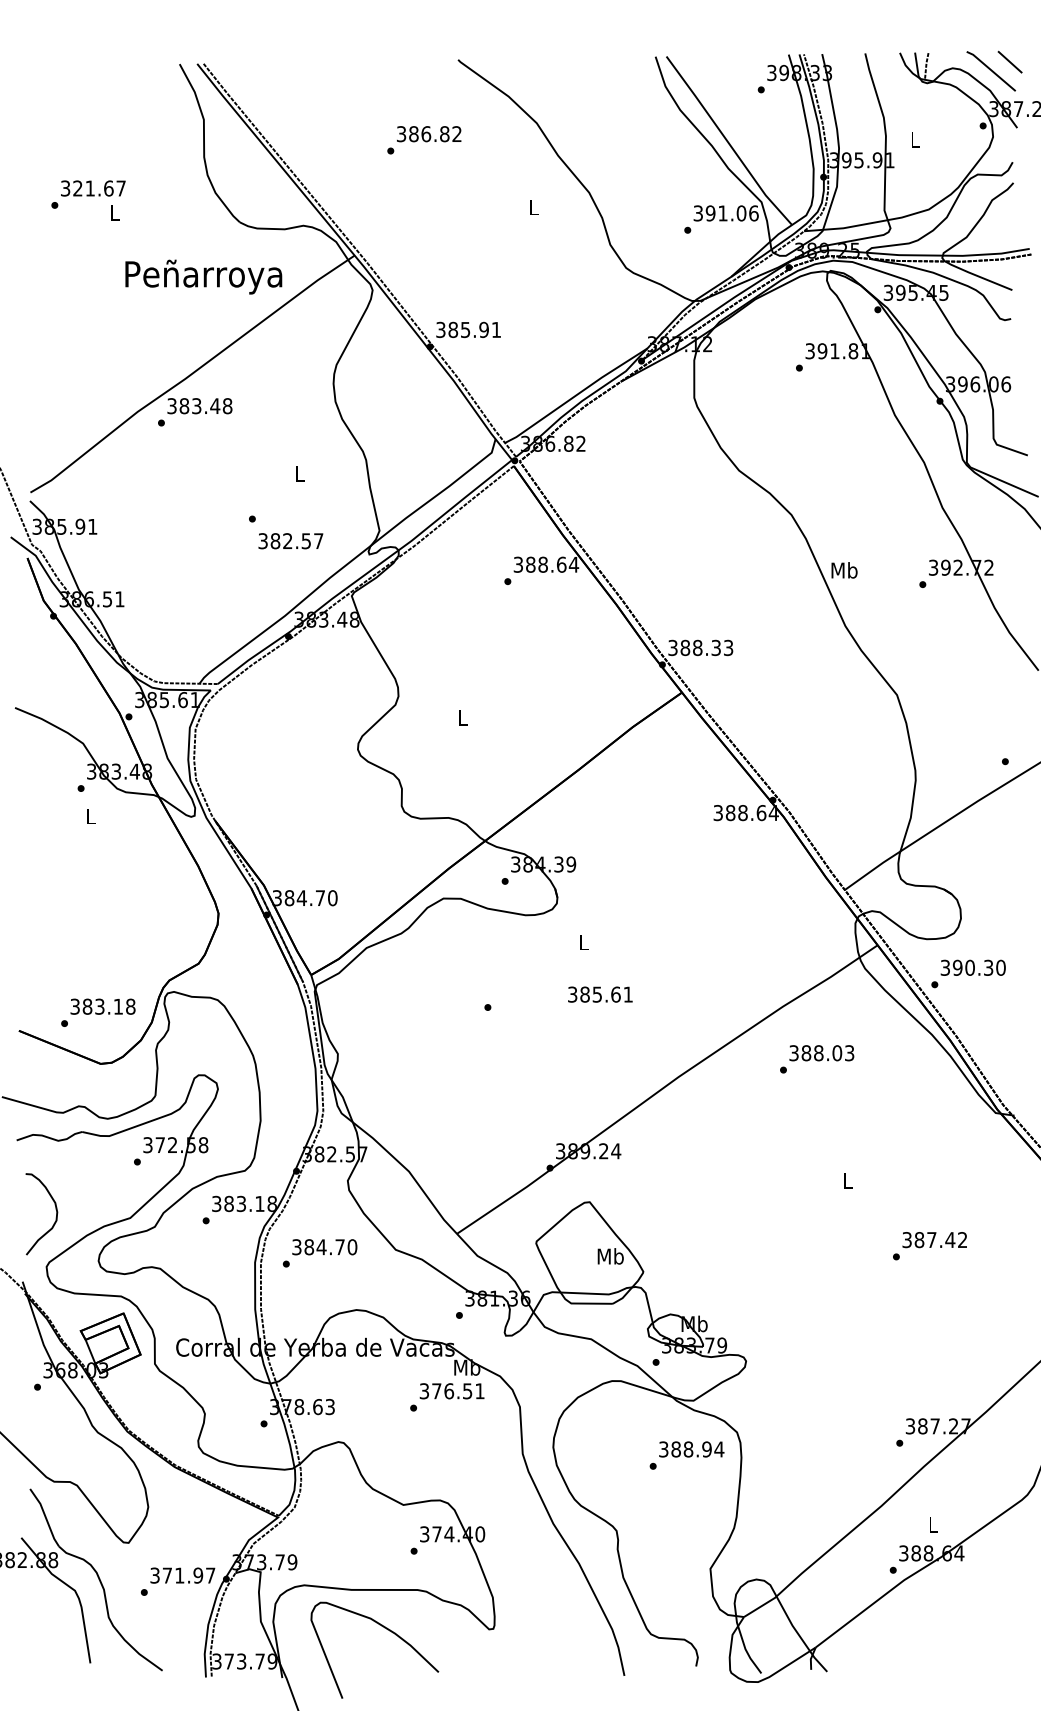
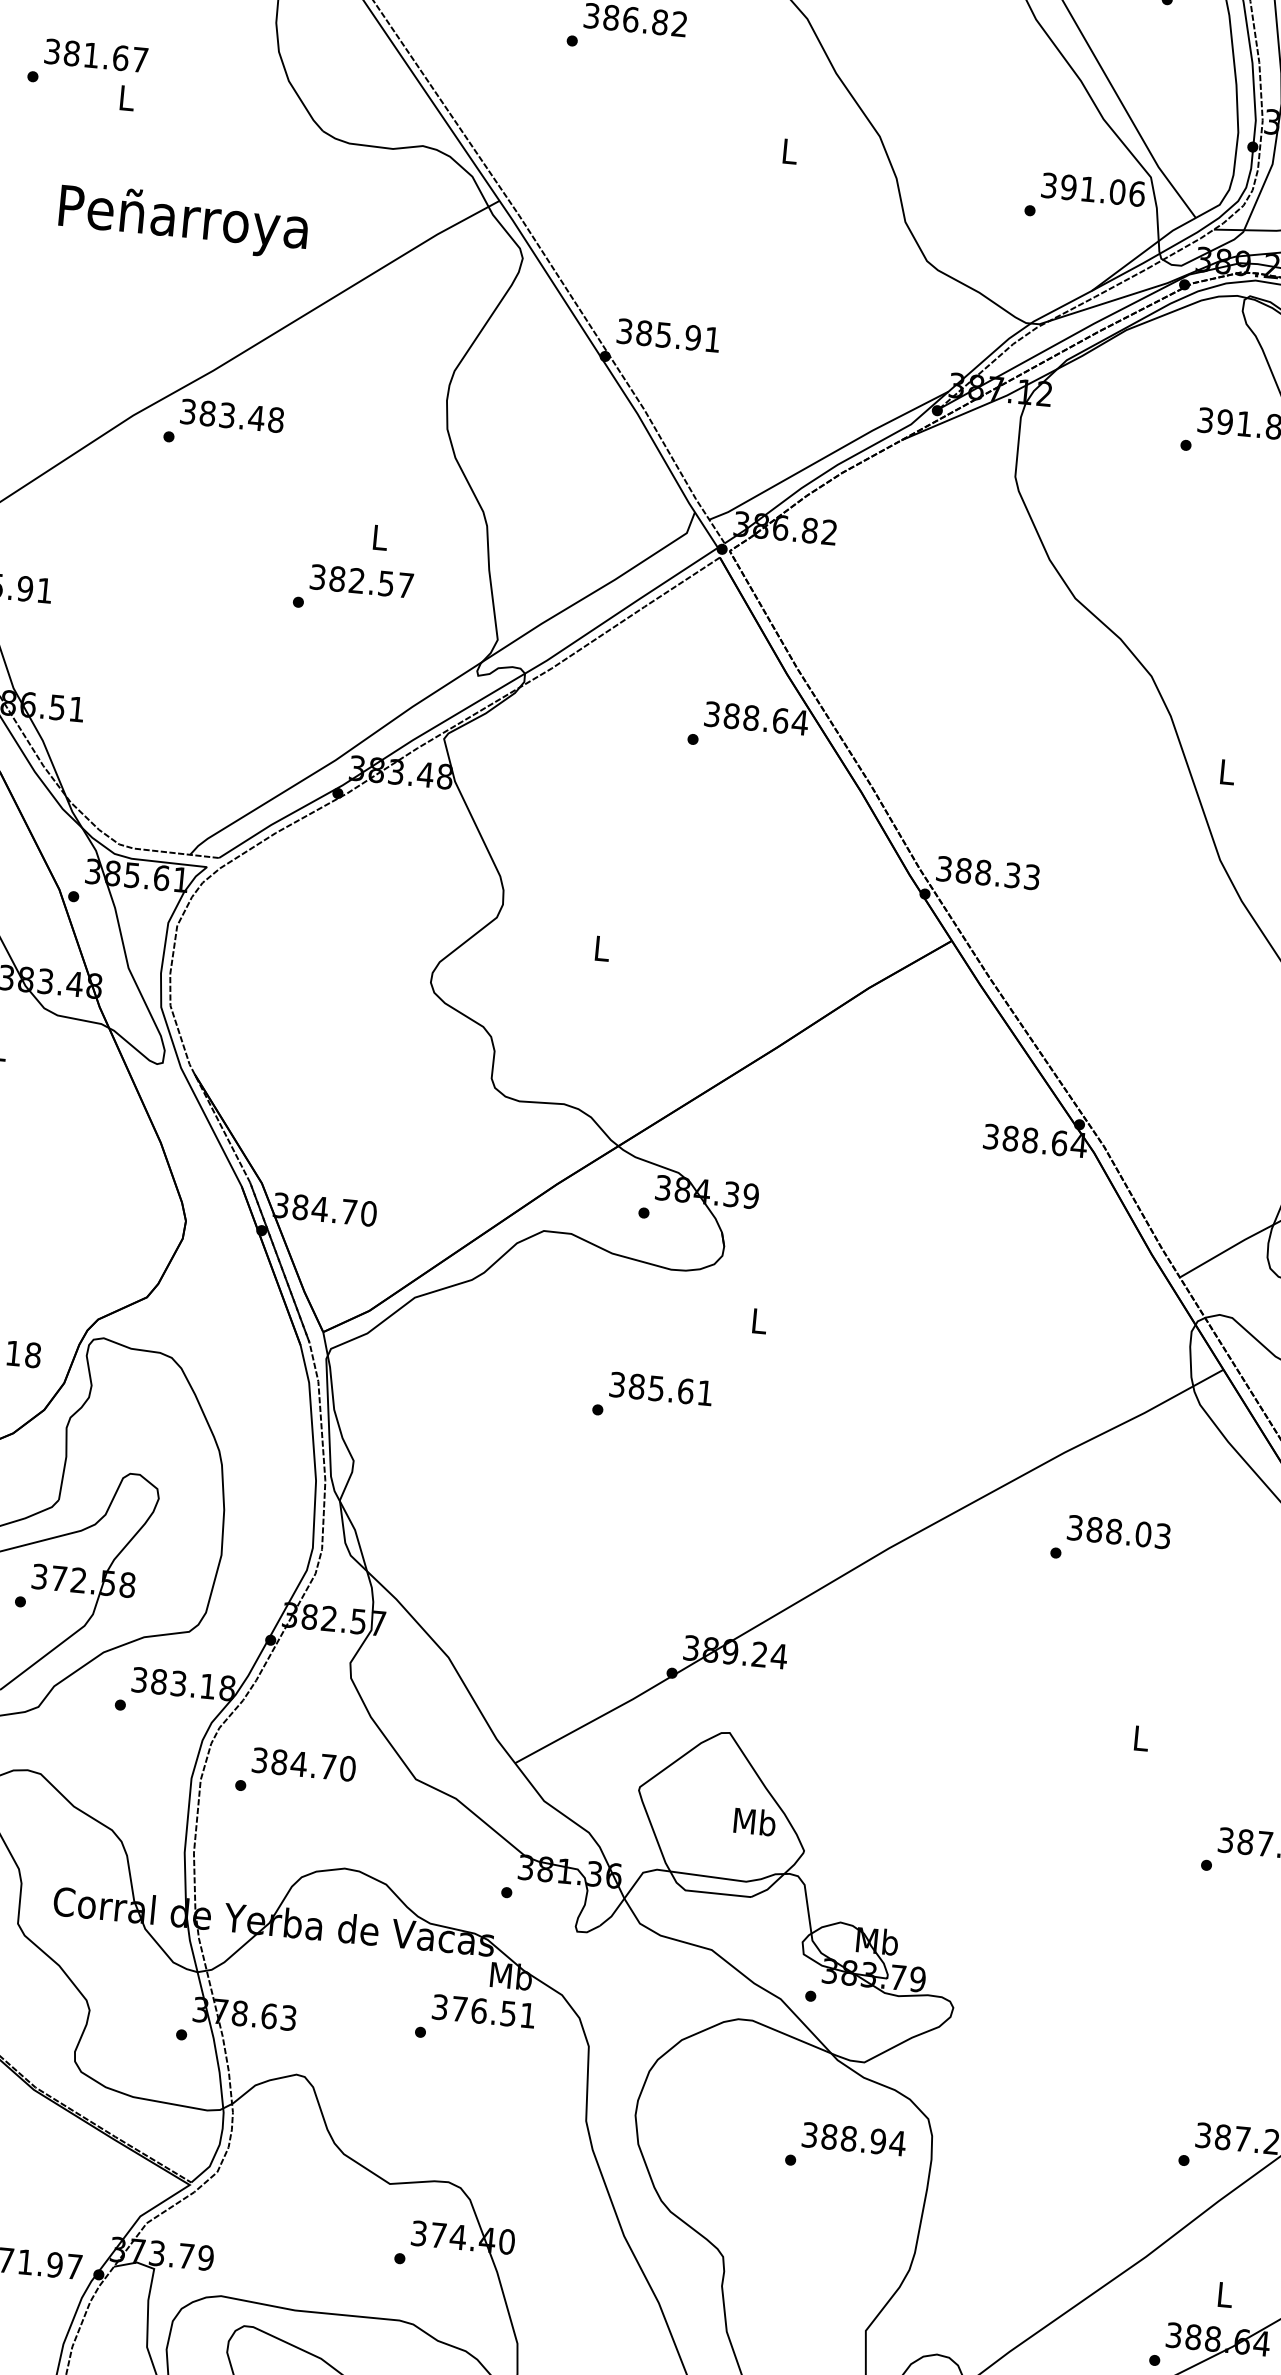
text: (77, 188) -> (71, 53), 321.67 -> 381.67
text: (203, 276) -> (183, 220), moved
text: (290, 541) -> (361, 581), moved
text: (844, 570) -> (1227, 772), Mb -> L
text: (600, 994) -> (661, 1388), moved

